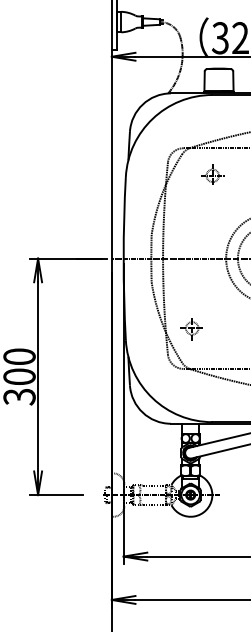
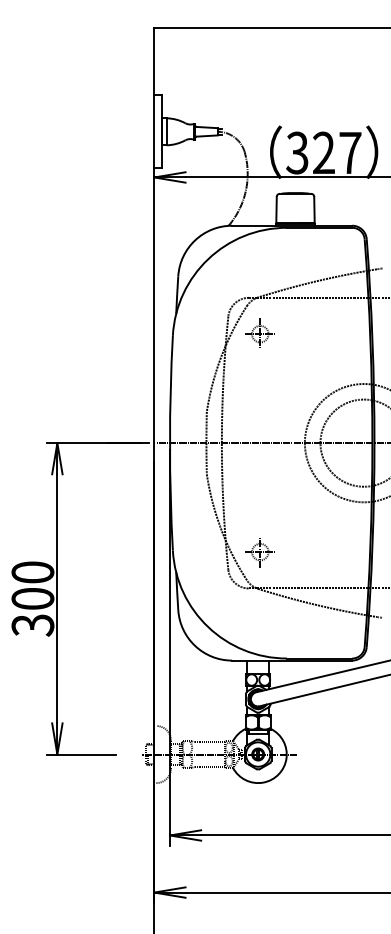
part: (212, 174) -> (259, 332), moved
part: (191, 328) -> (259, 552), moved

